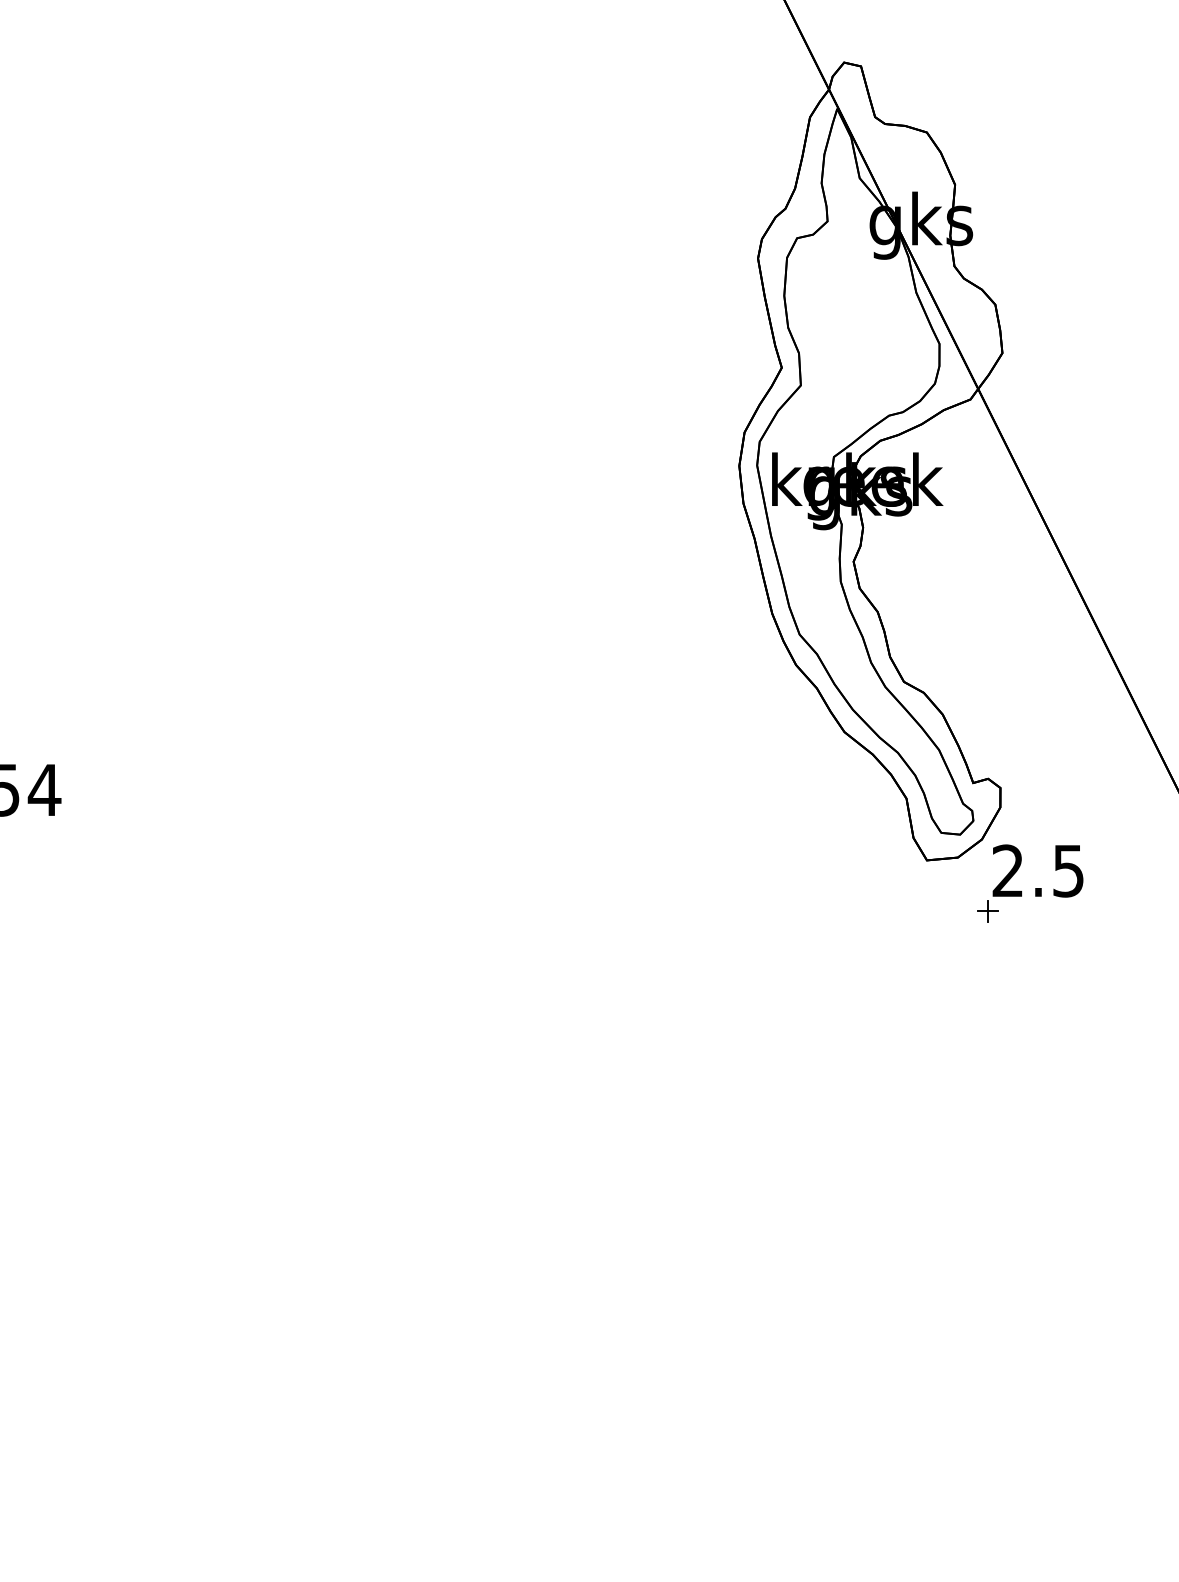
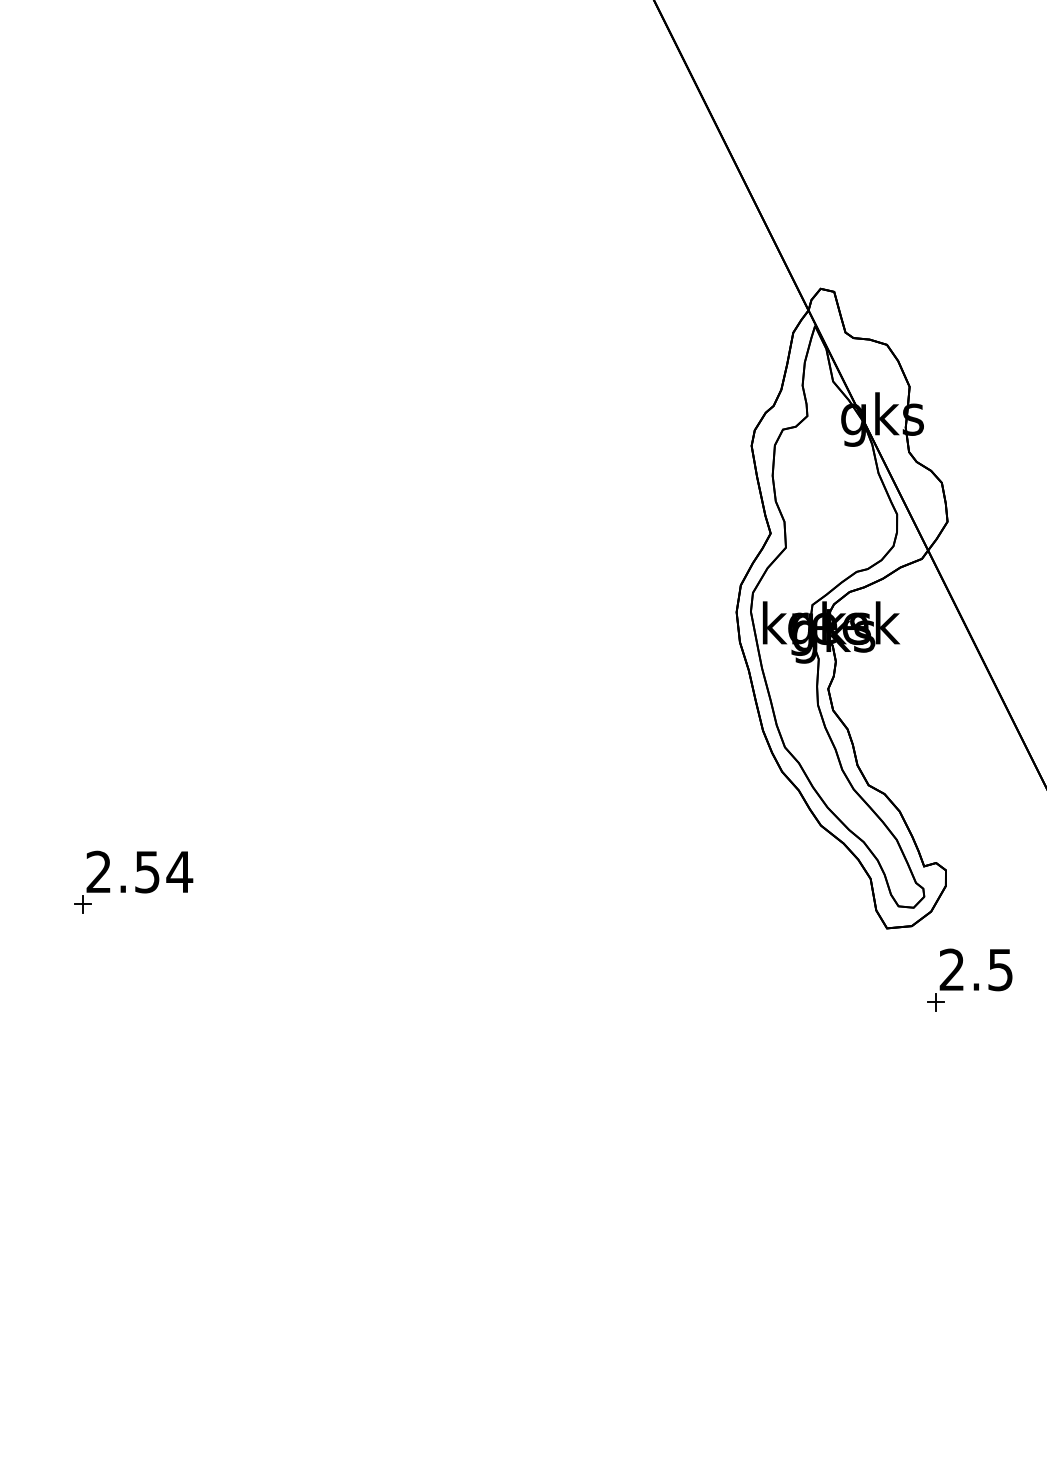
part: (1036, 887) -> (974, 983), moved

